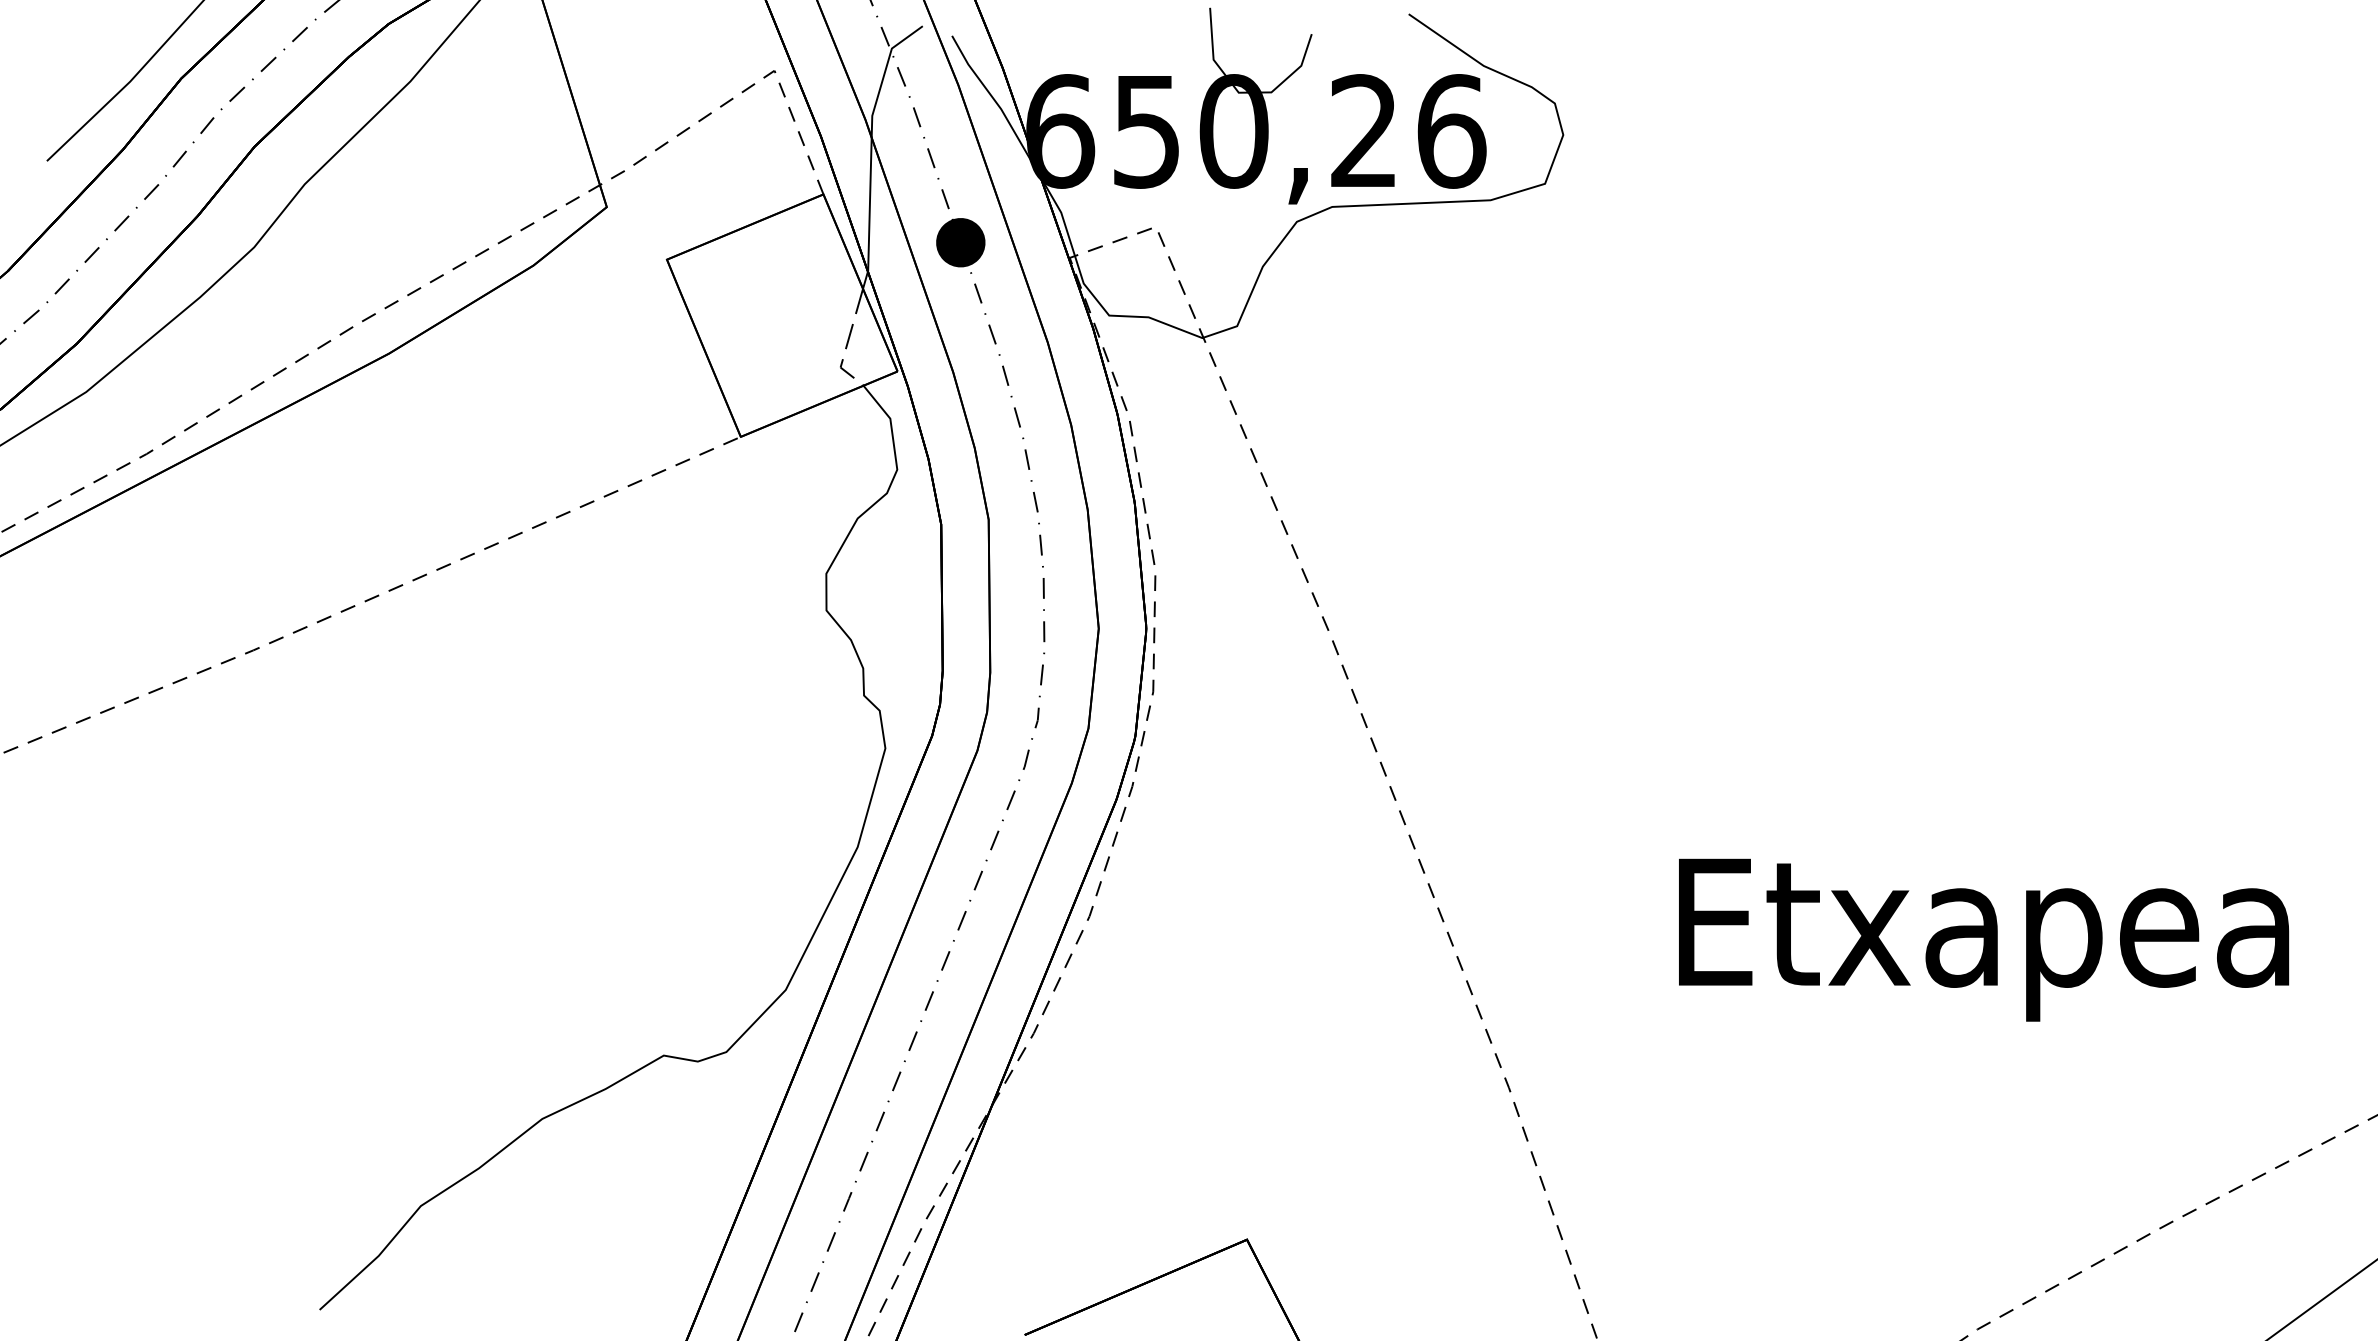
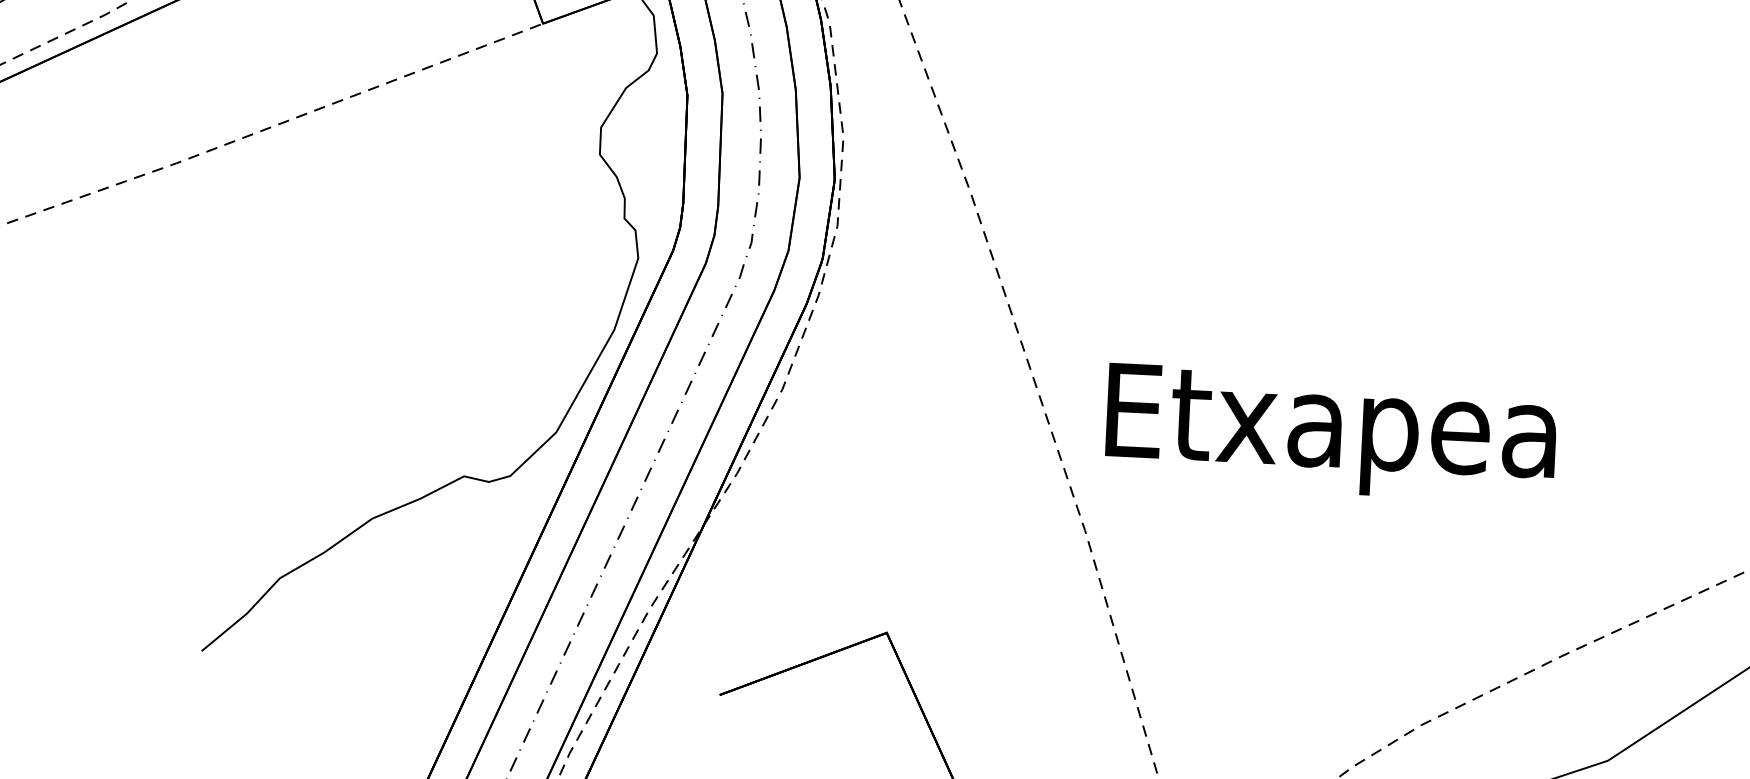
text: (1984, 939) -> (1331, 433), moved

